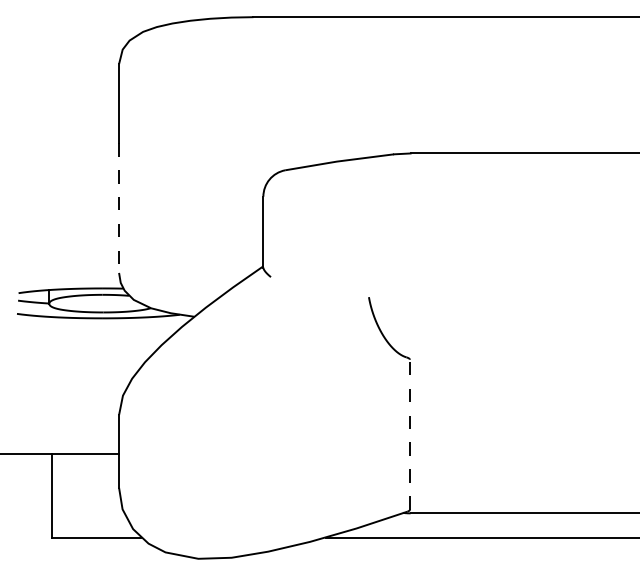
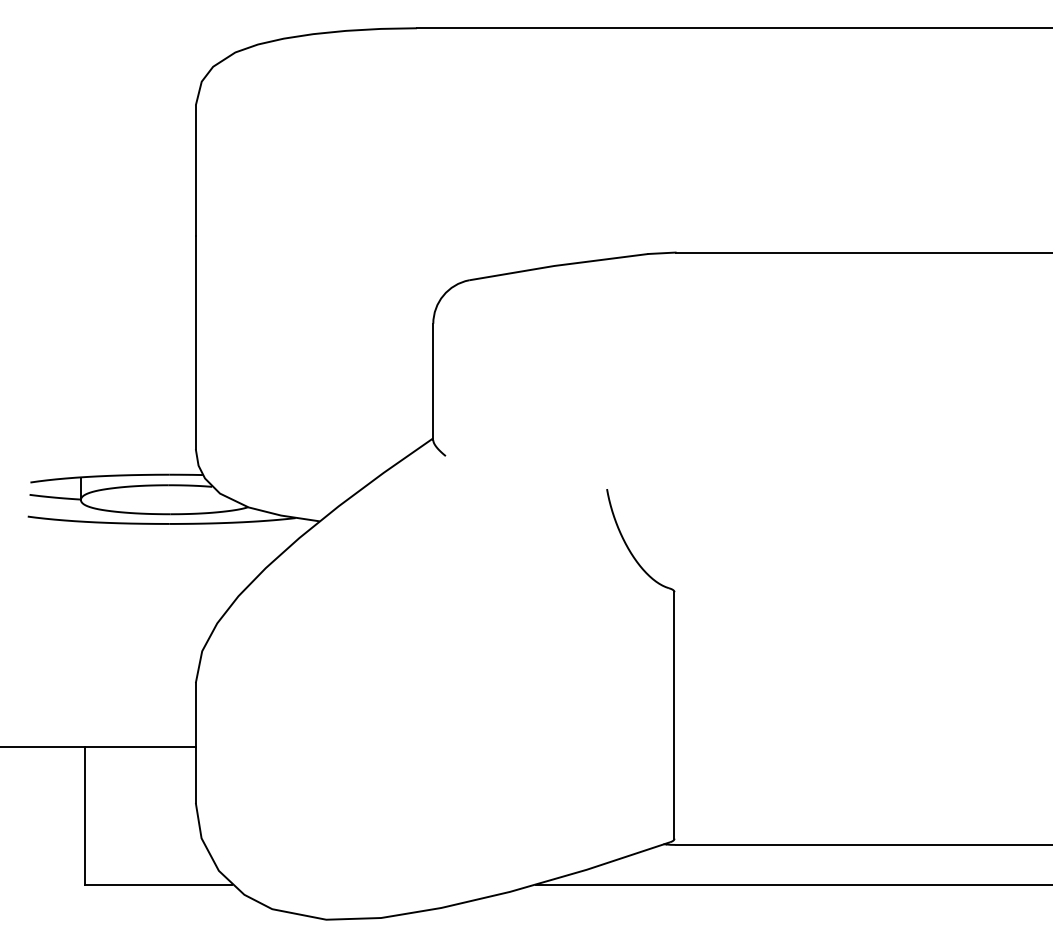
line: (119, 208) -> (196, 343), dashed -> solid
line: (409, 434) -> (673, 715), dashed -> solid

